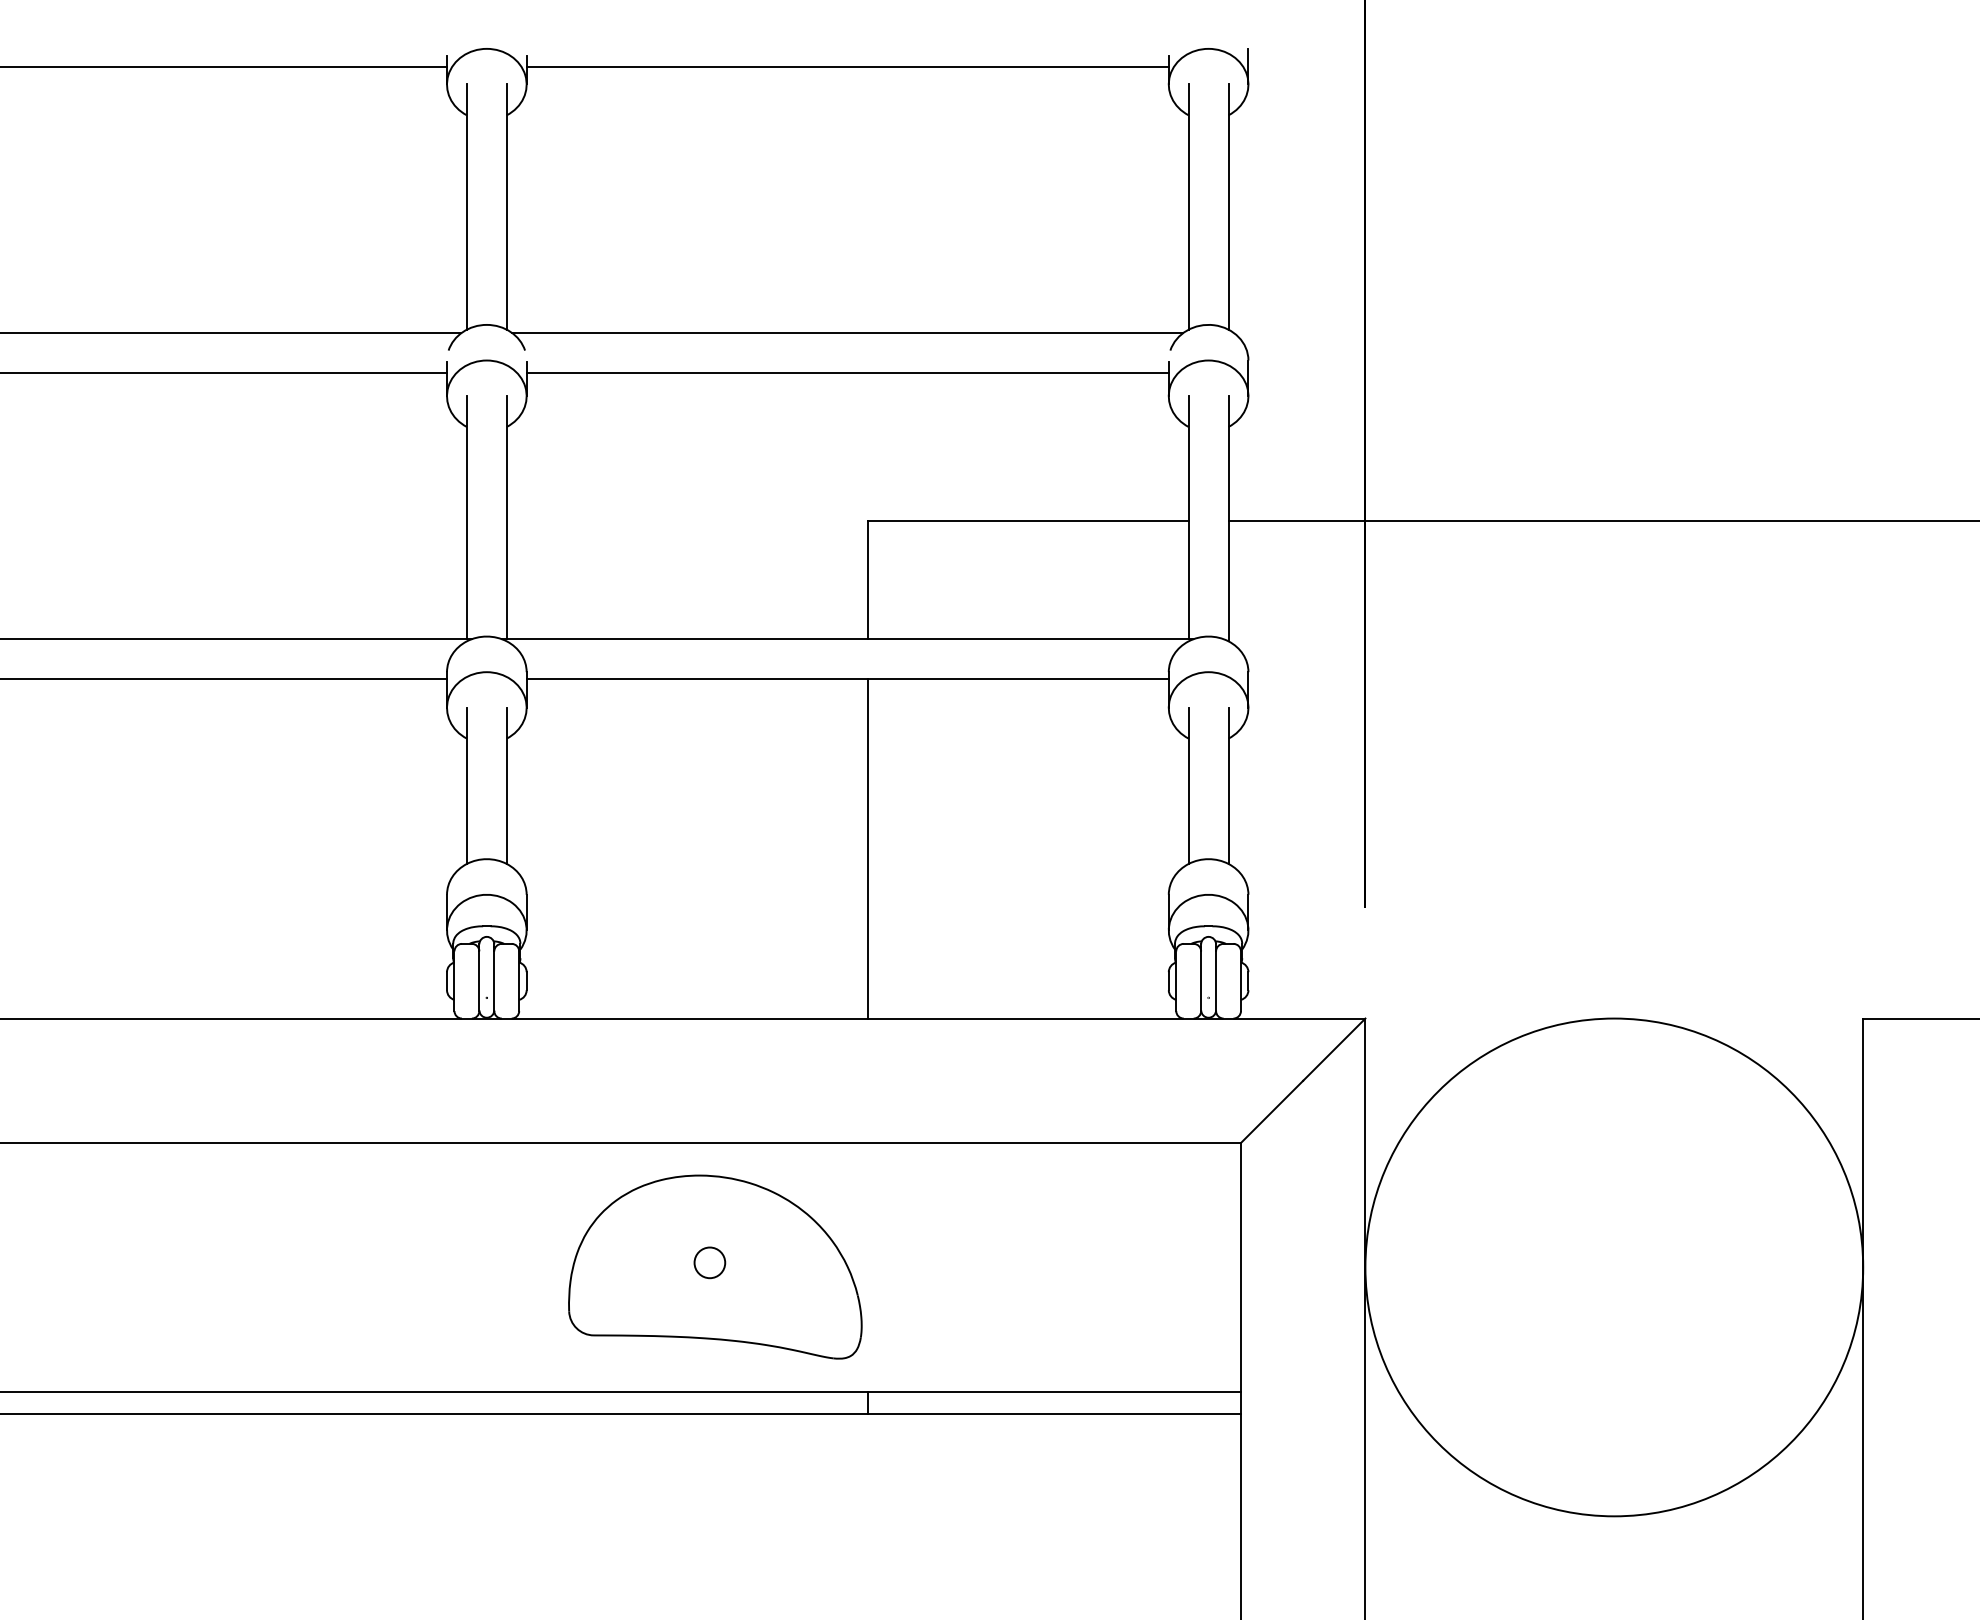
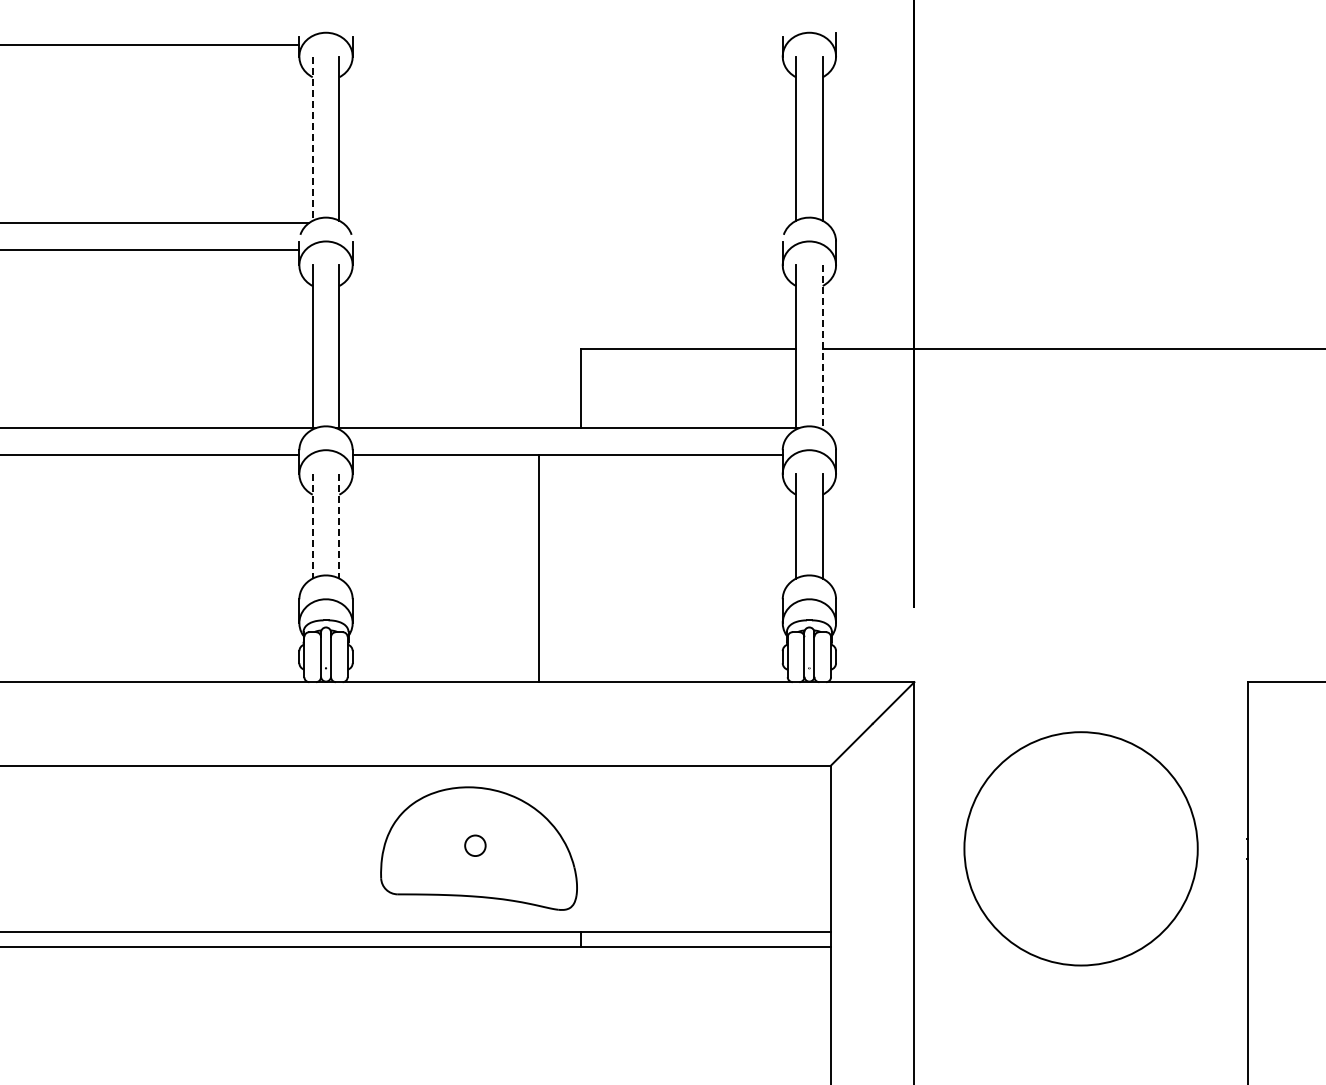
line: (847, 66) -> (567, 44), removed
line: (466, 208) -> (312, 139), solid -> dashed
line: (847, 333) -> (567, 223), removed
line: (847, 372) -> (567, 249), removed
line: (1228, 518) -> (822, 347), solid -> dashed
line: (466, 786) -> (312, 526), solid -> dashed
line: (506, 786) -> (339, 526), solid -> dashed
line: (868, 848) -> (539, 568), moved
circle: (1613, 1266) -> (1080, 848), size x0.7

